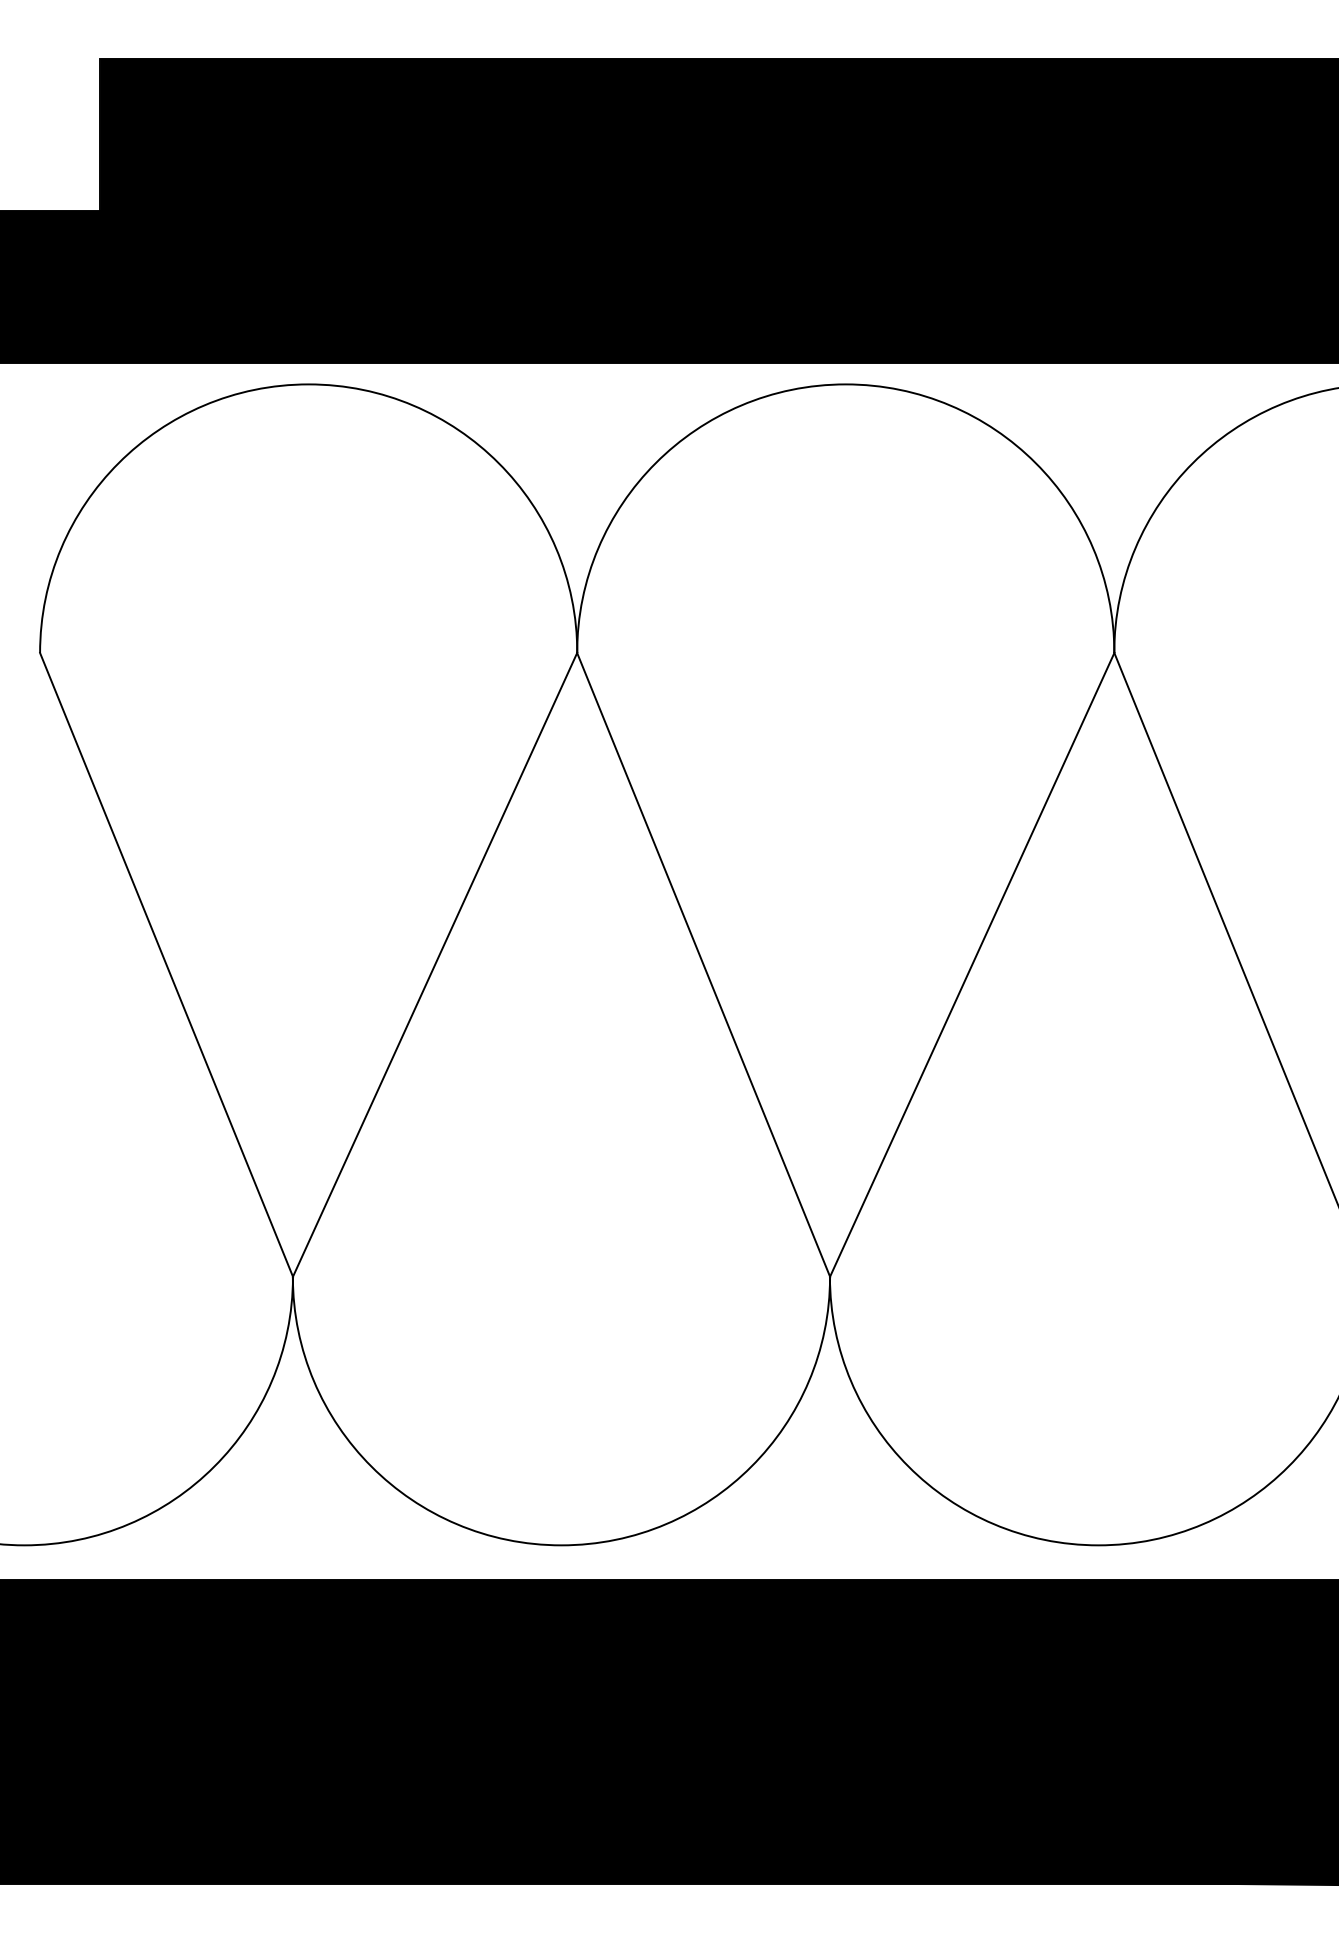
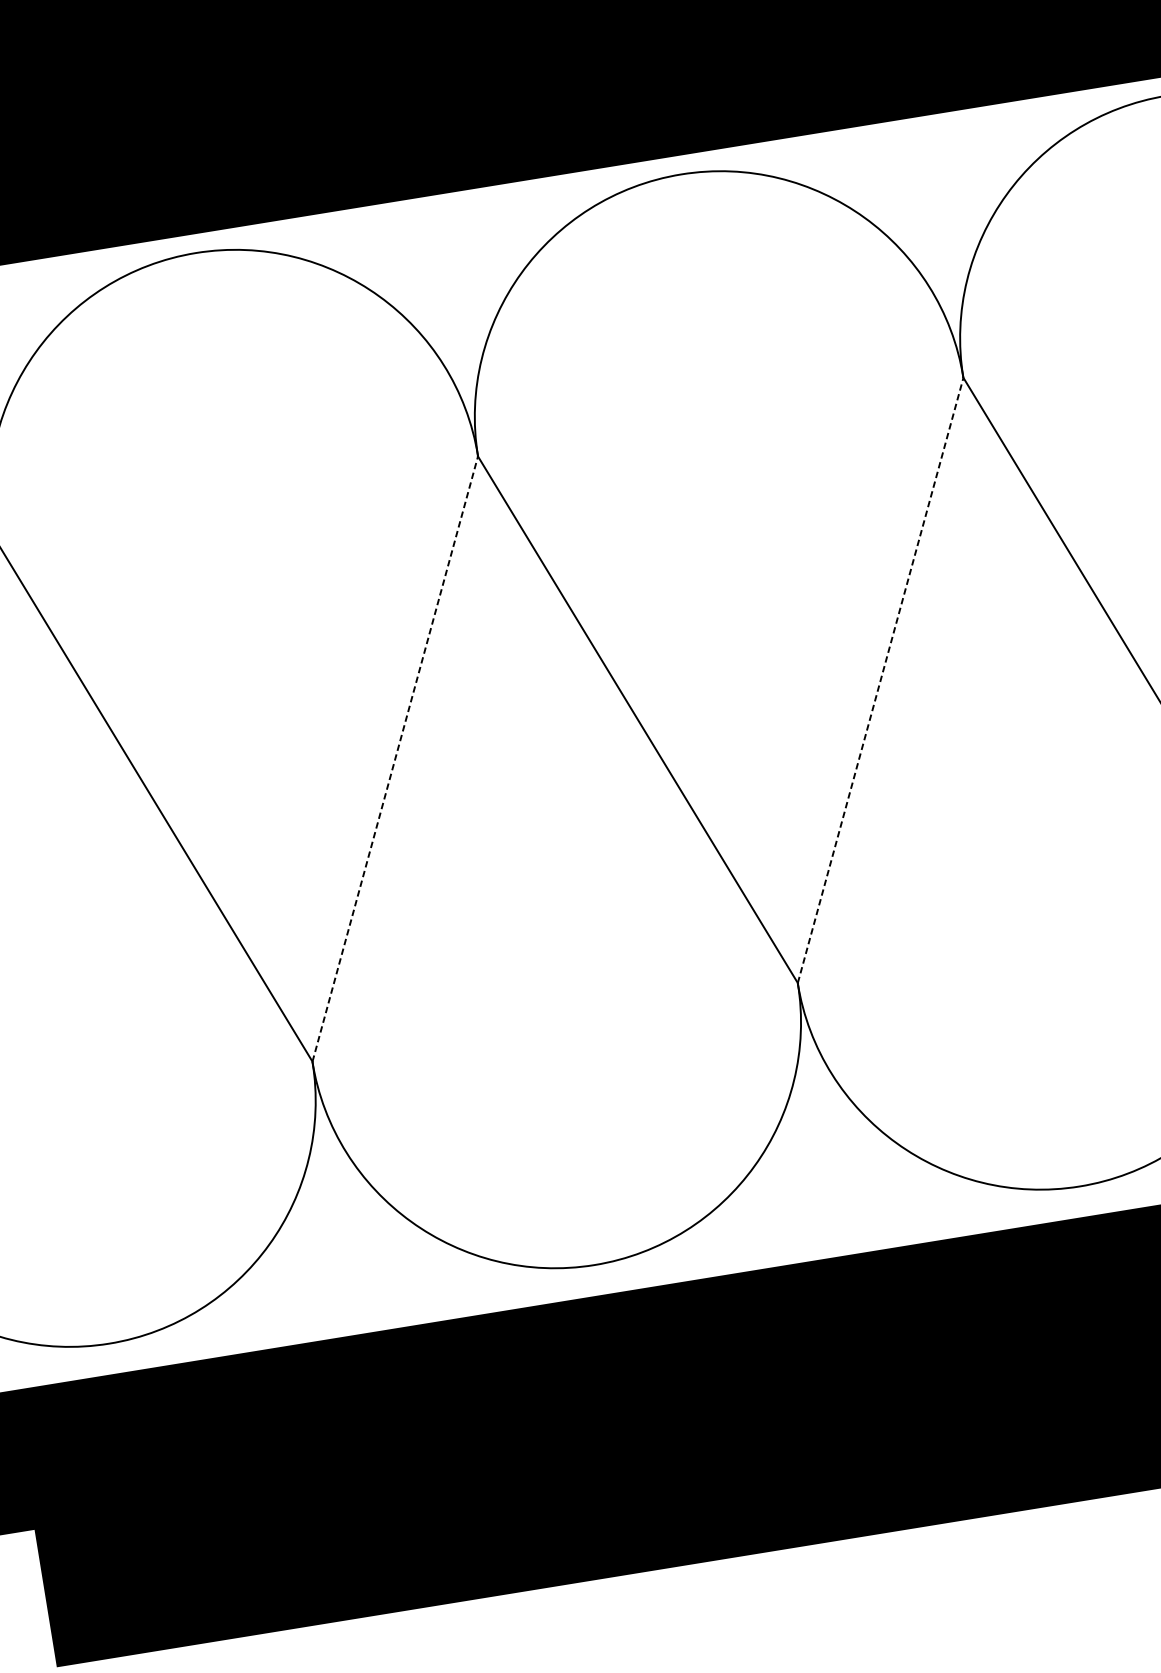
line: (435, 964) -> (395, 758), solid -> dashed
line: (972, 964) -> (880, 680), solid -> dashed

